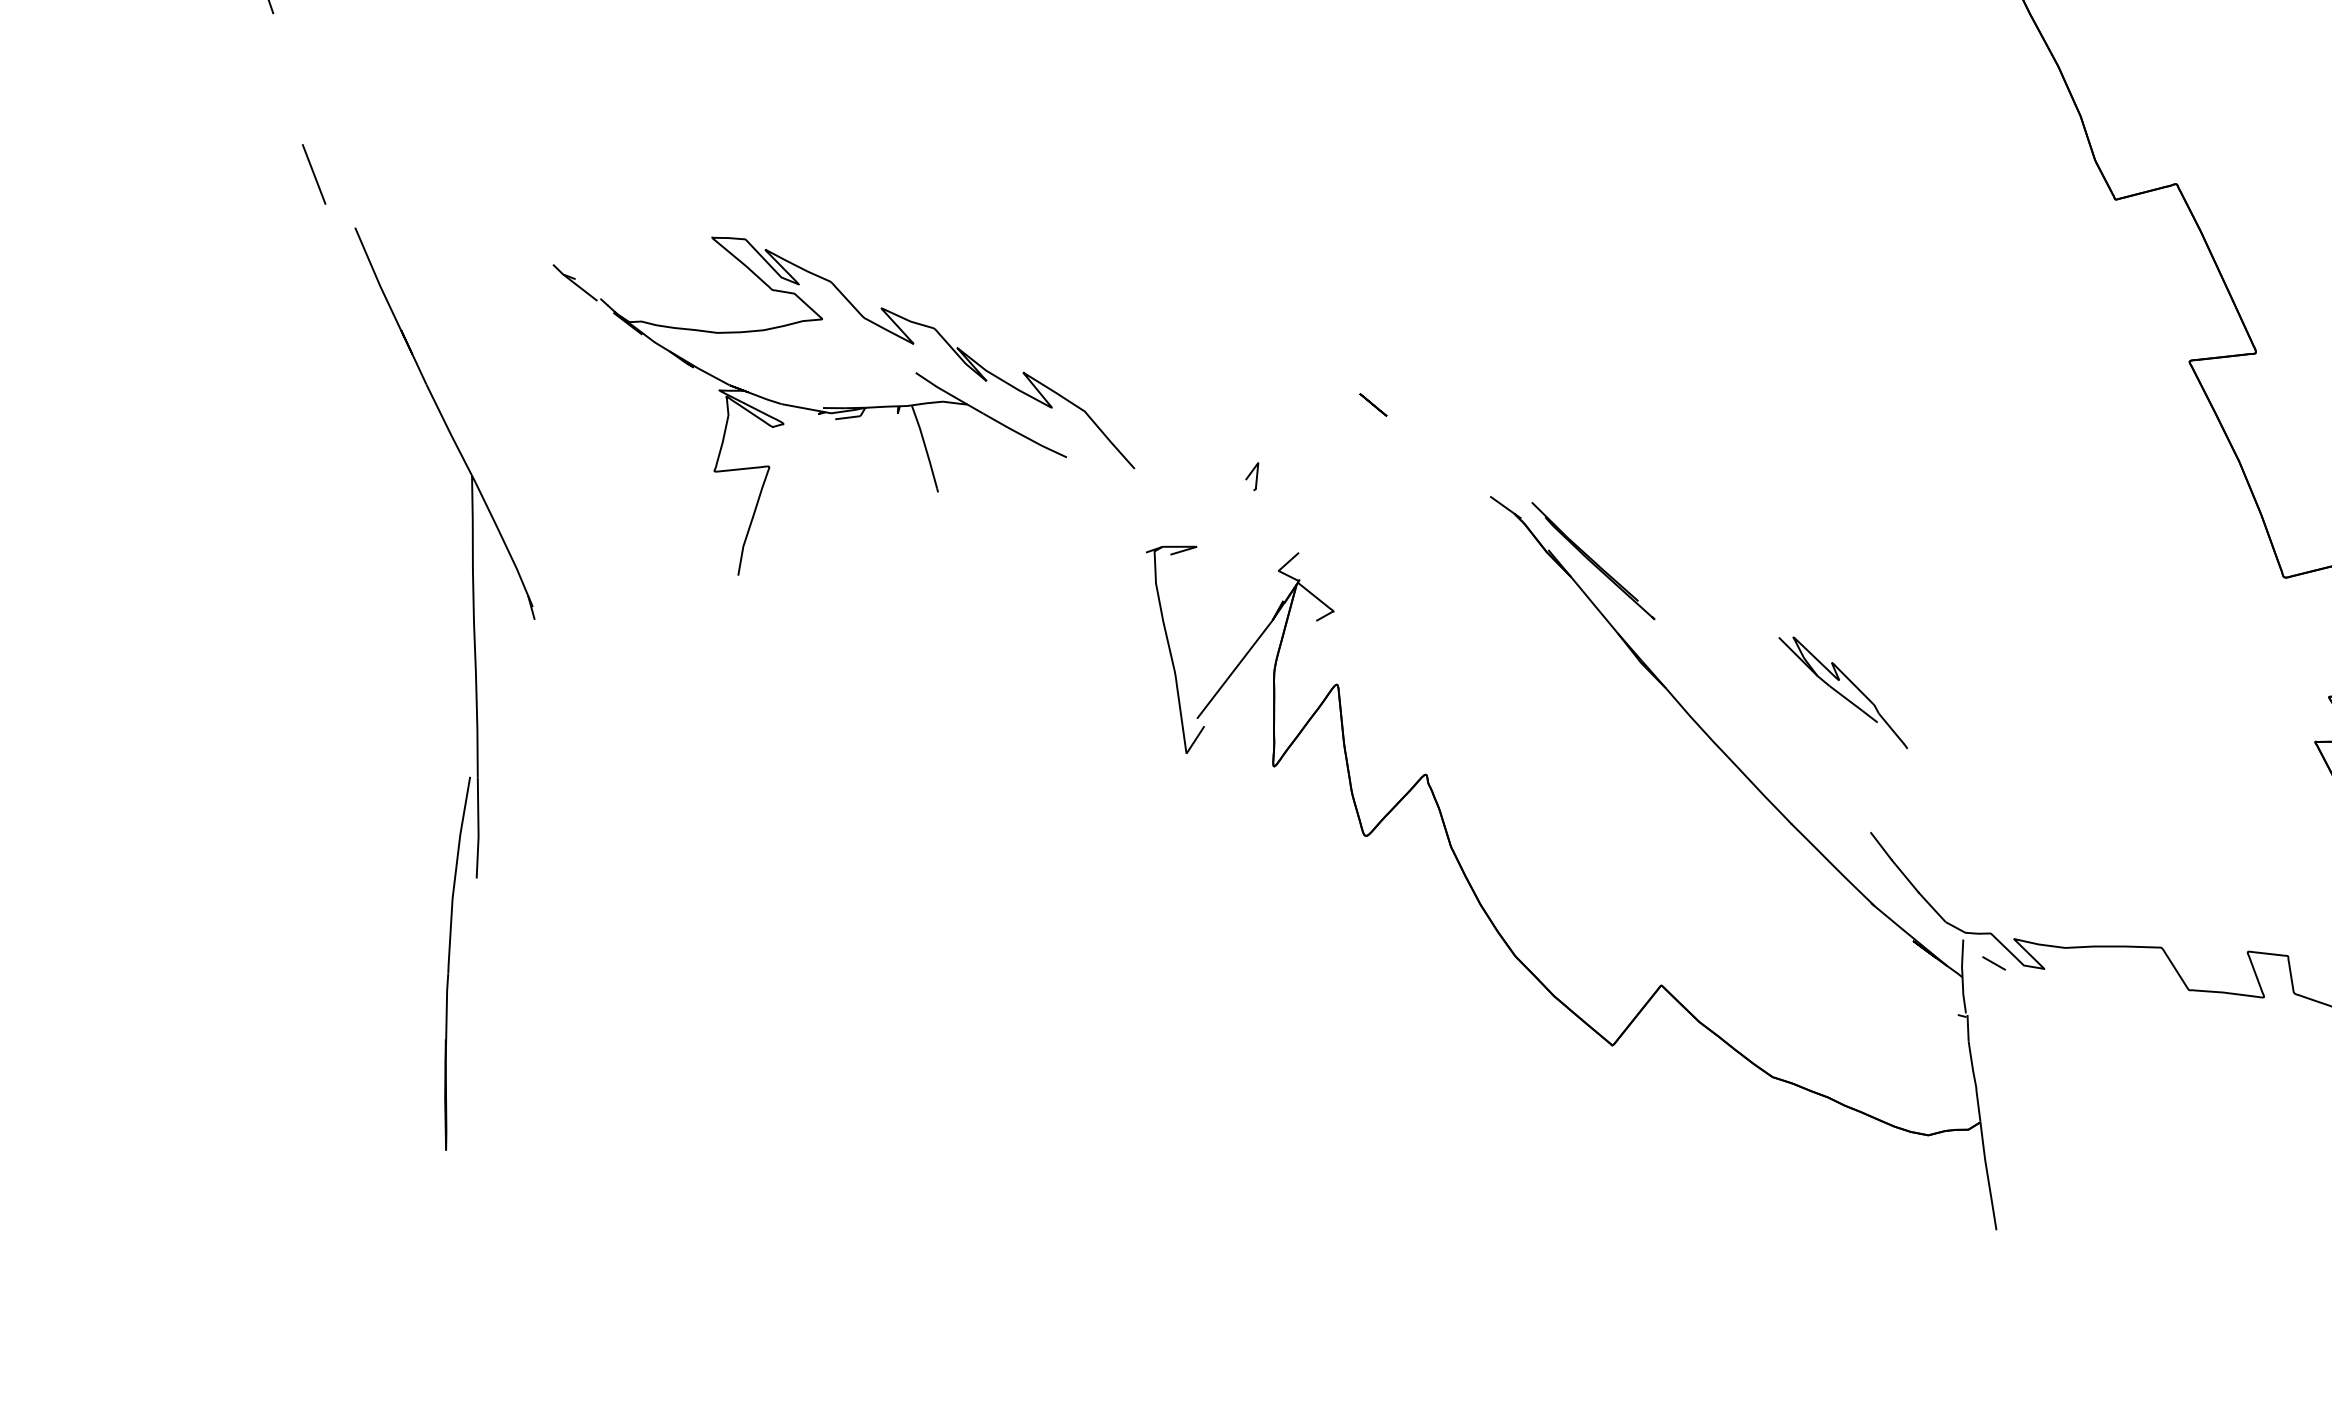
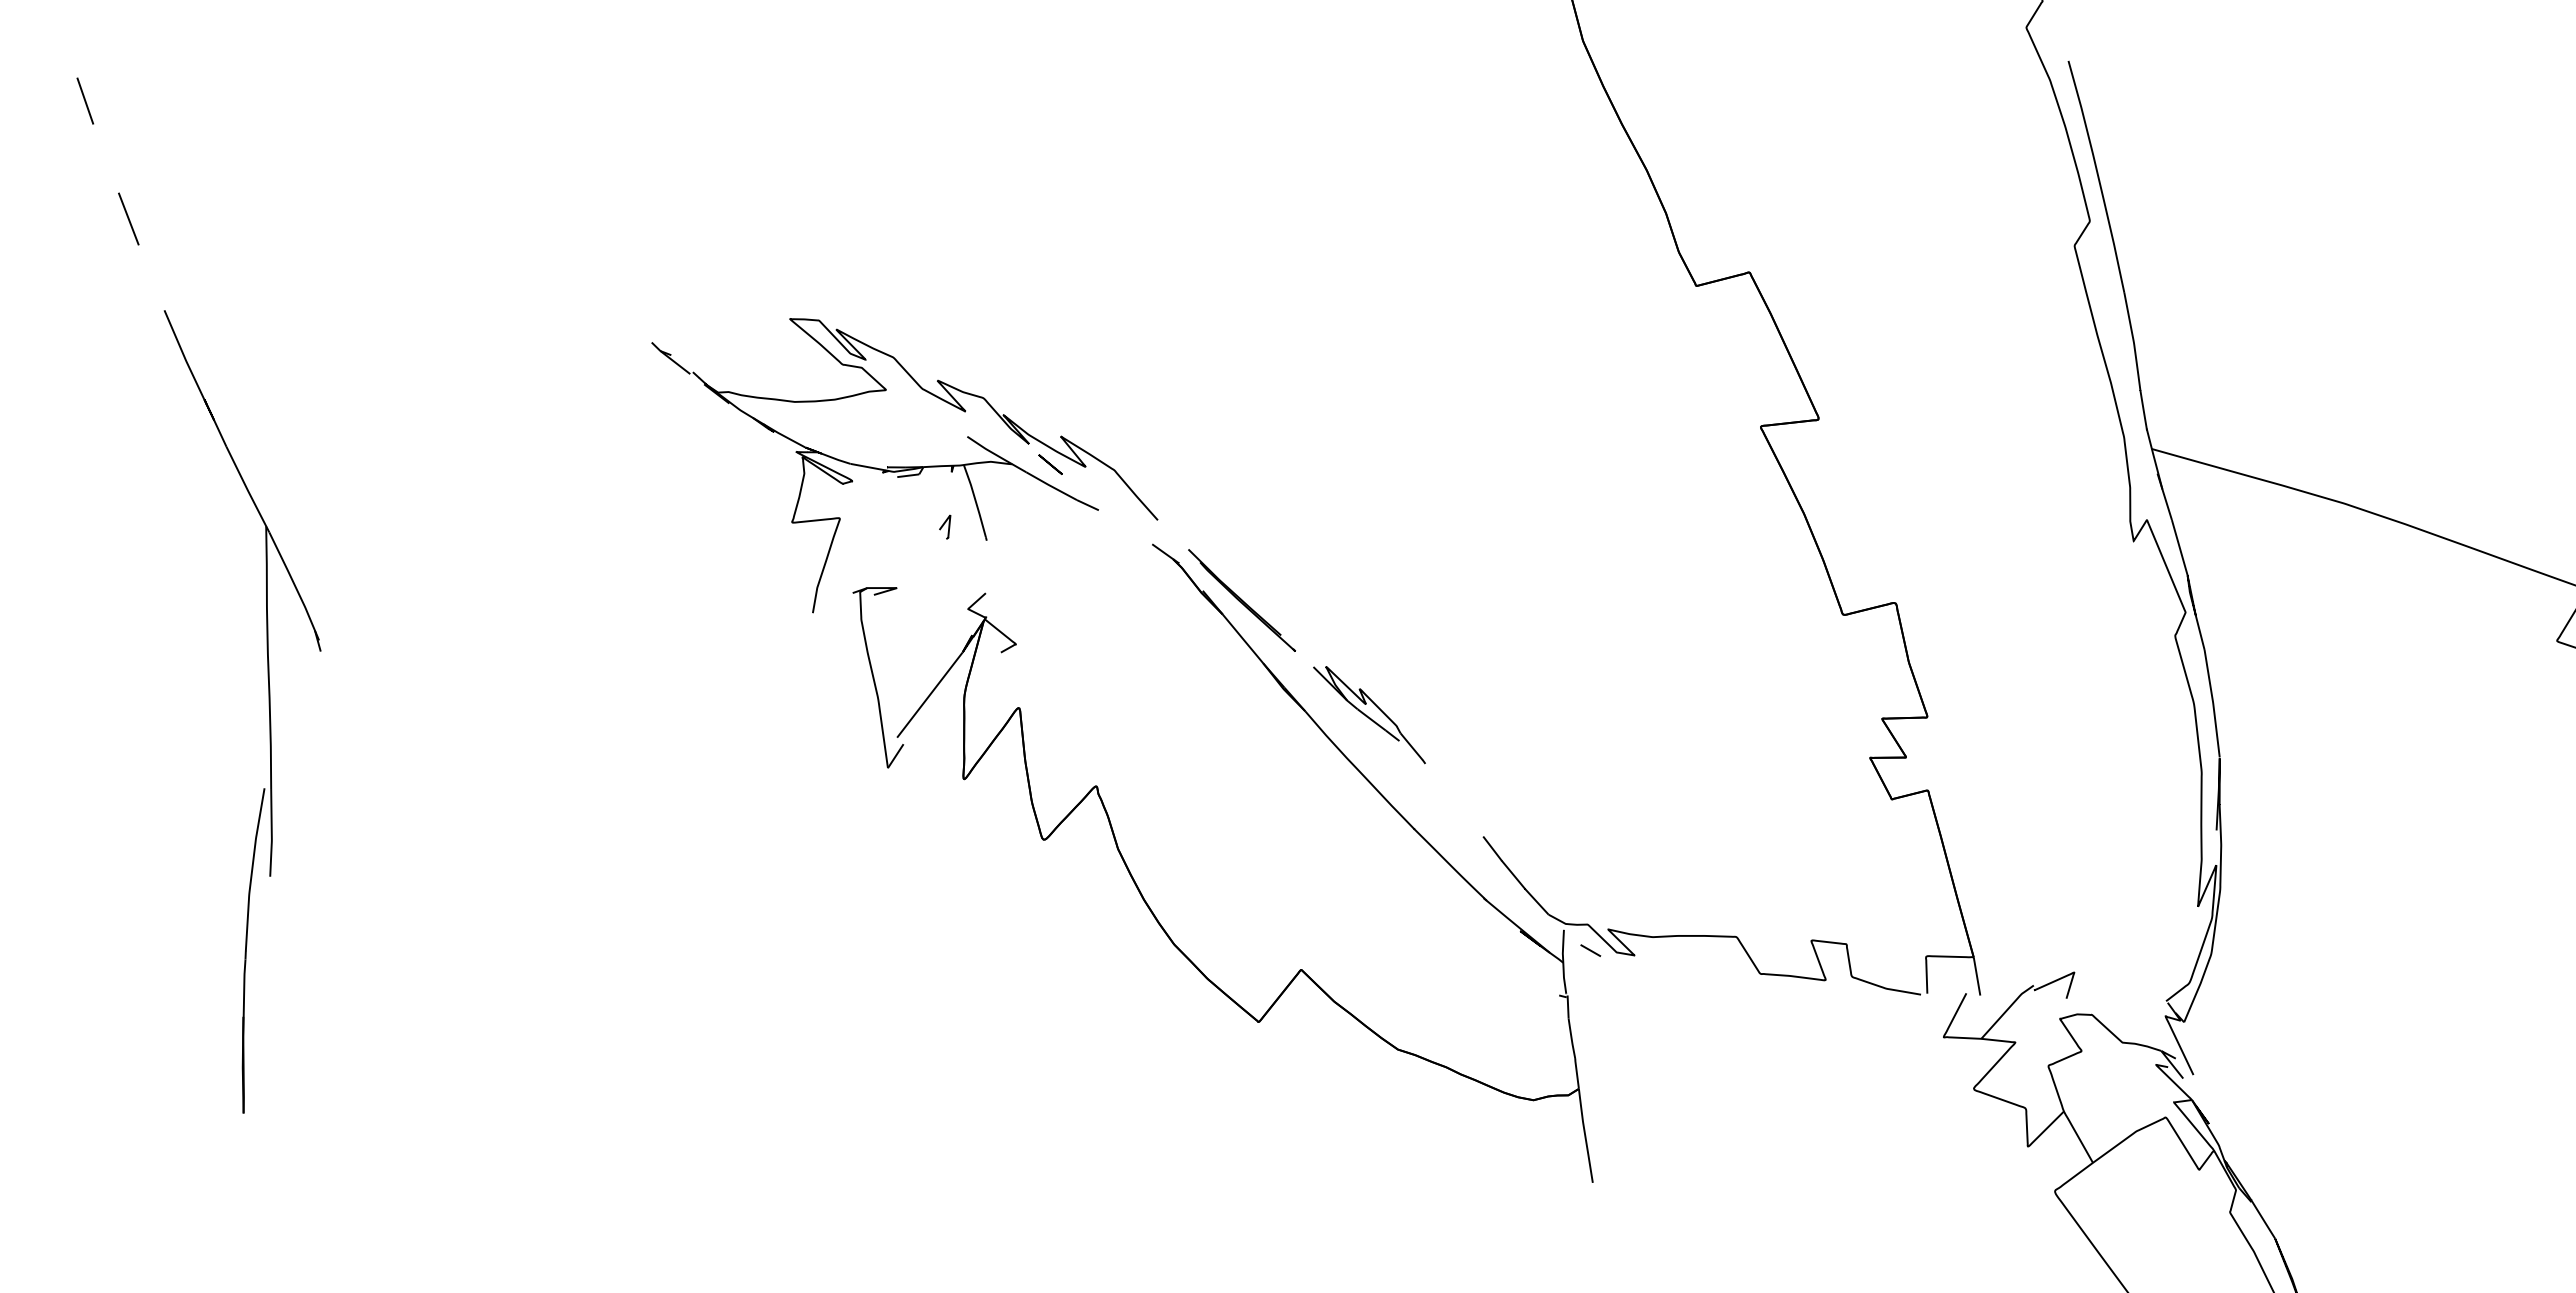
line: (313, 173) -> (128, 218), moved
part: (843, 405) -> (904, 465), moved
part: (1843, 693) -> (1369, 715), moved

